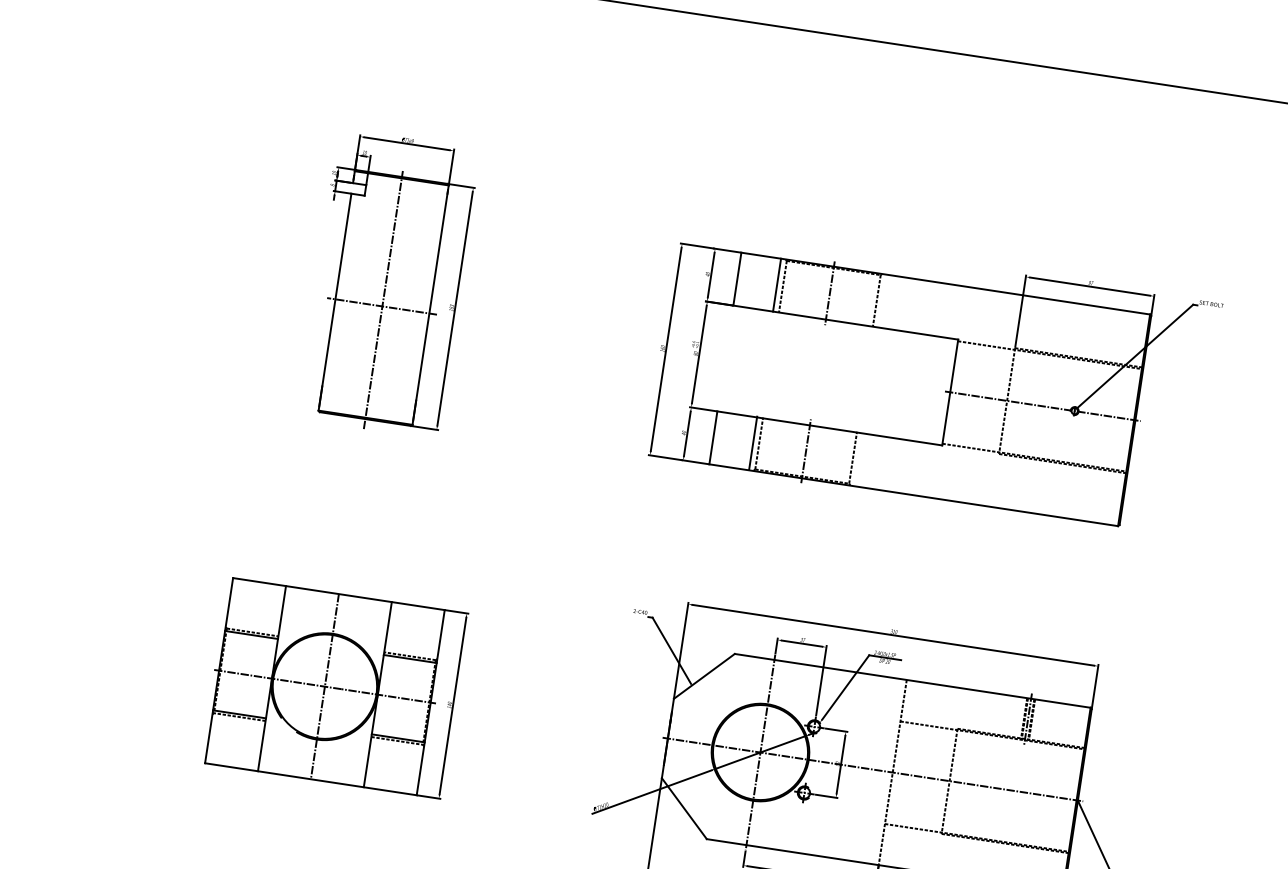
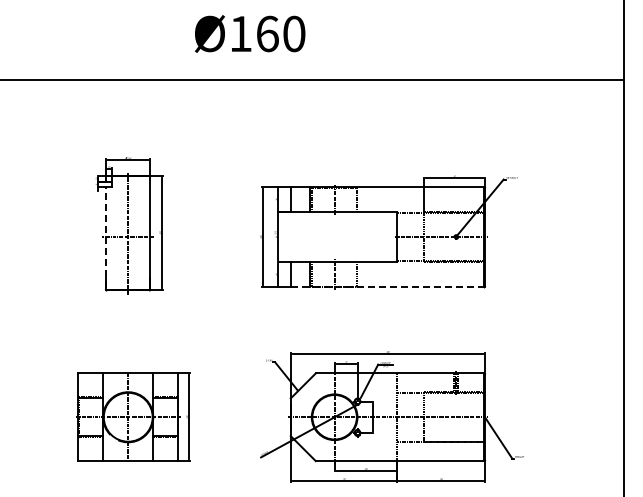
line: (334, 297) -> (105, 236), solid -> dashed
line: (913, 495) -> (387, 287), solid -> dashed

